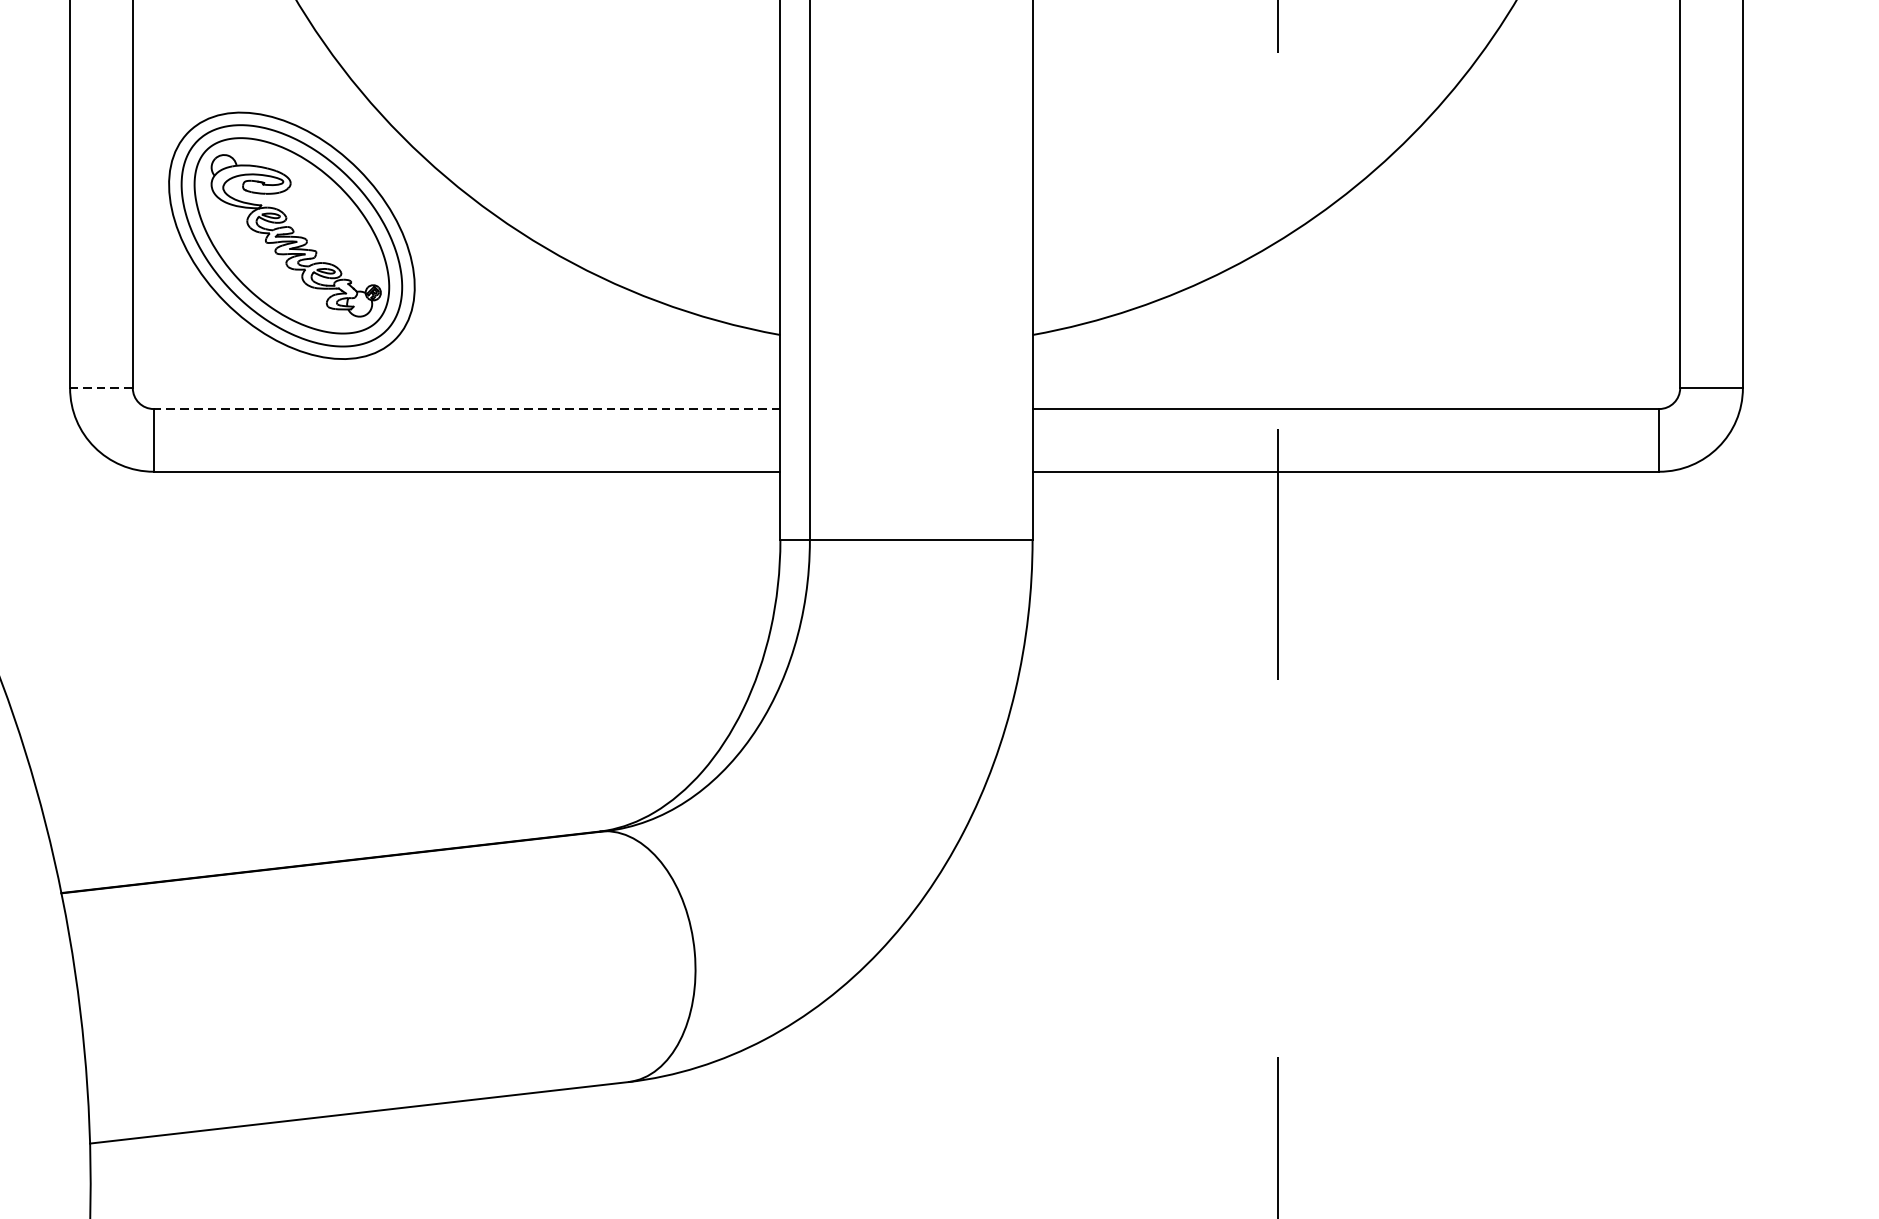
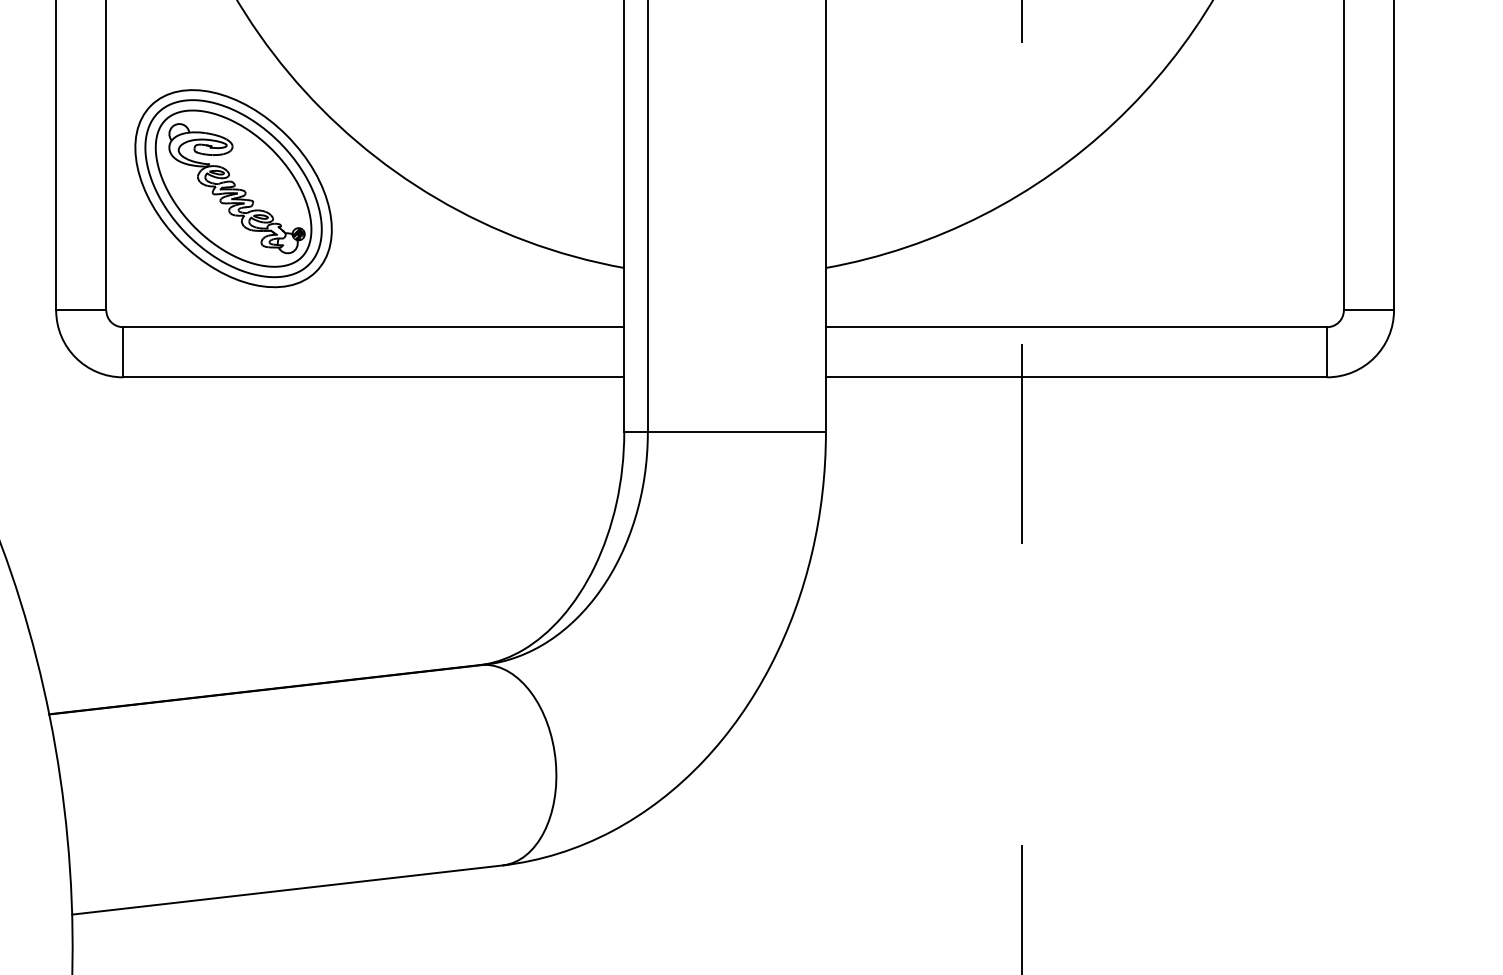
line: (100, 388) -> (80, 310), dashed -> solid
line: (466, 409) -> (373, 327), dashed -> solid

